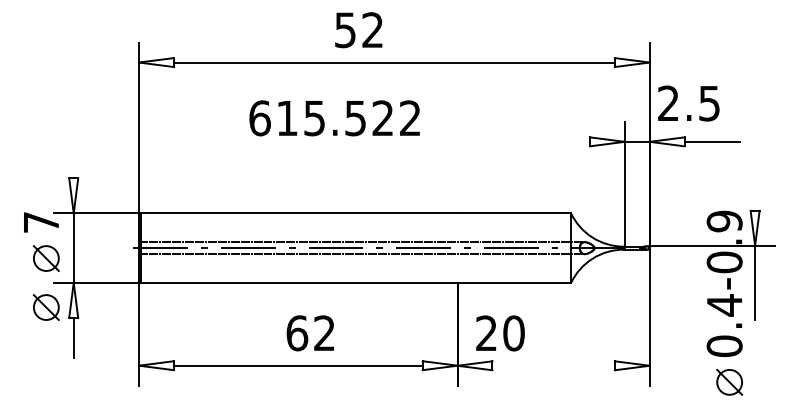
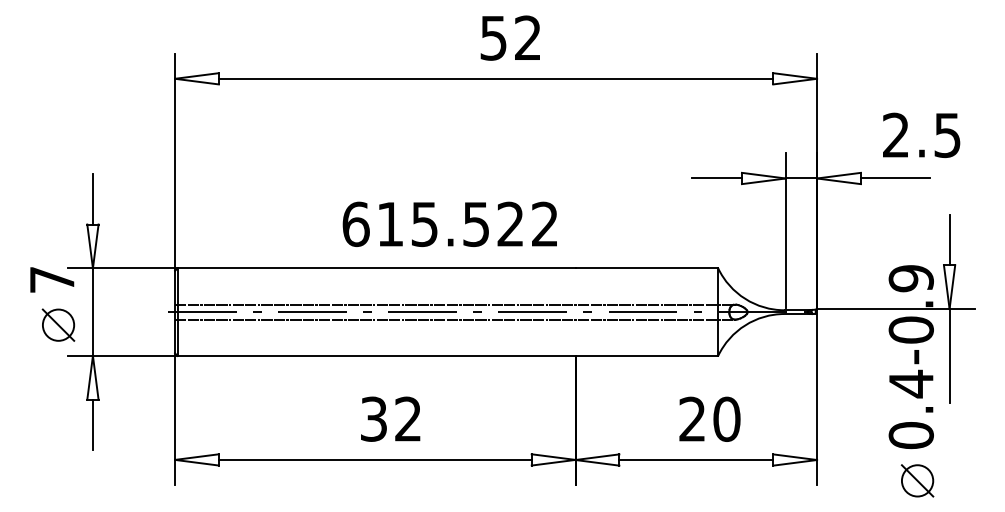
text: (358, 30) -> (510, 38), moved
text: (688, 103) -> (921, 135), moved
text: (334, 118) -> (449, 224), moved
line: (569, 141) -> (716, 178), added
line: (73, 158) -> (92, 199), added
line: (755, 190) -> (950, 239), added
part: (45, 307) -> (57, 386), removed
text: (297, 333) -> (374, 419), 62 -> 32
text: (500, 333) -> (709, 419), moved
line: (553, 365) -> (696, 459), added

